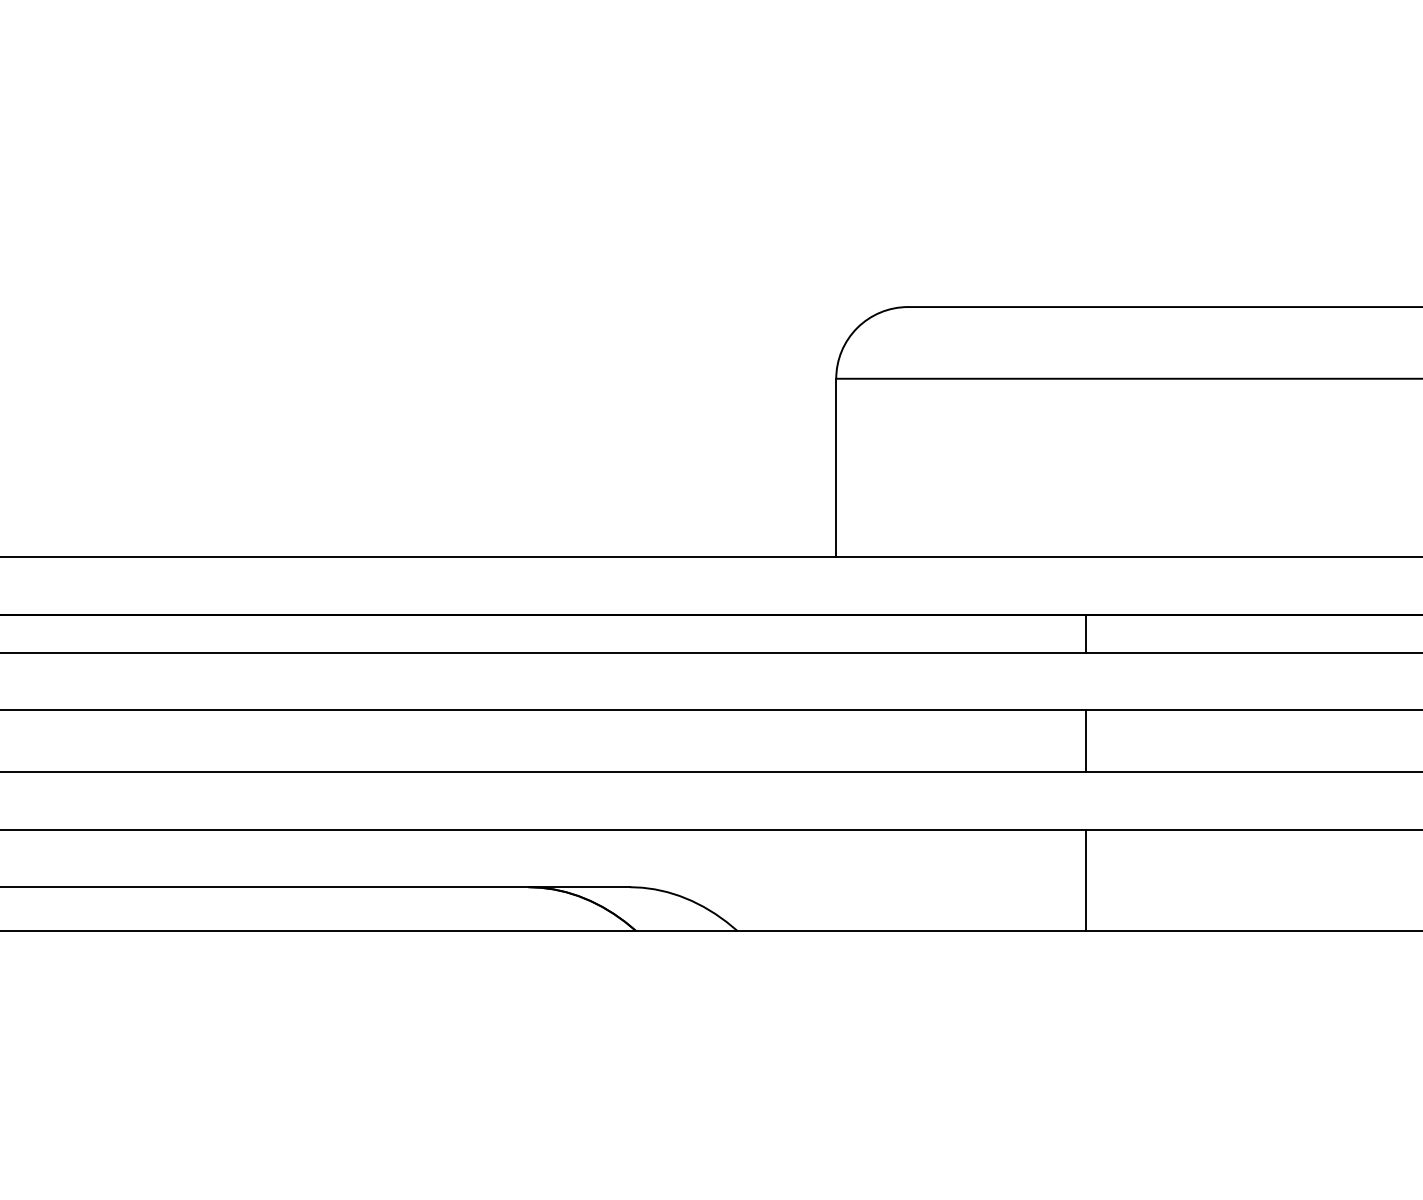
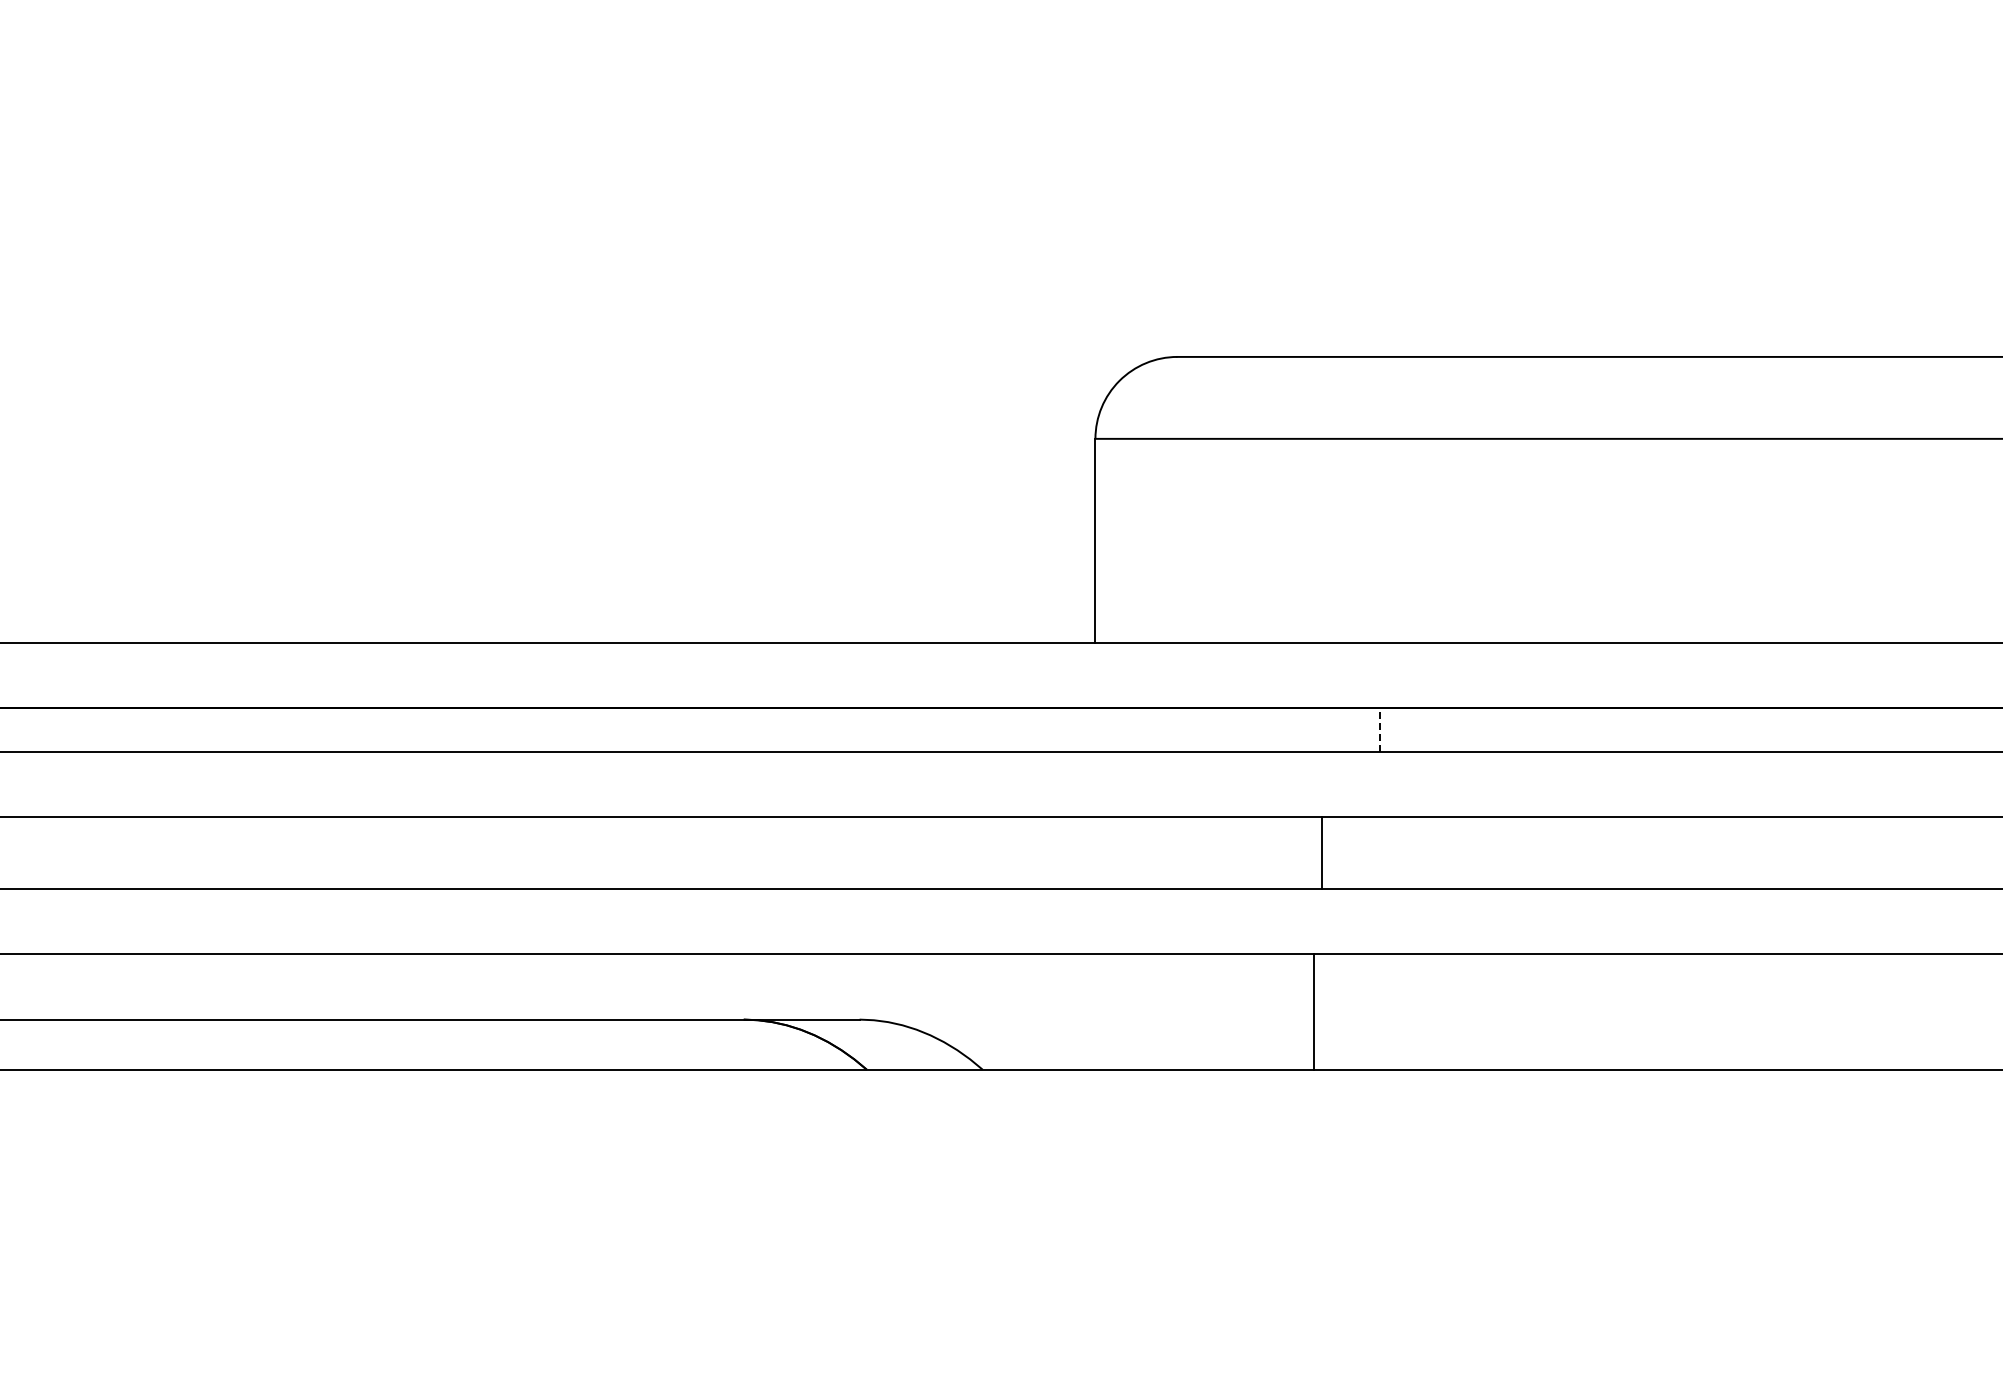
line: (1085, 633) -> (1380, 729), solid -> dashed
line: (1085, 740) -> (1322, 852), moved
line: (1085, 880) -> (1314, 1011), moved

